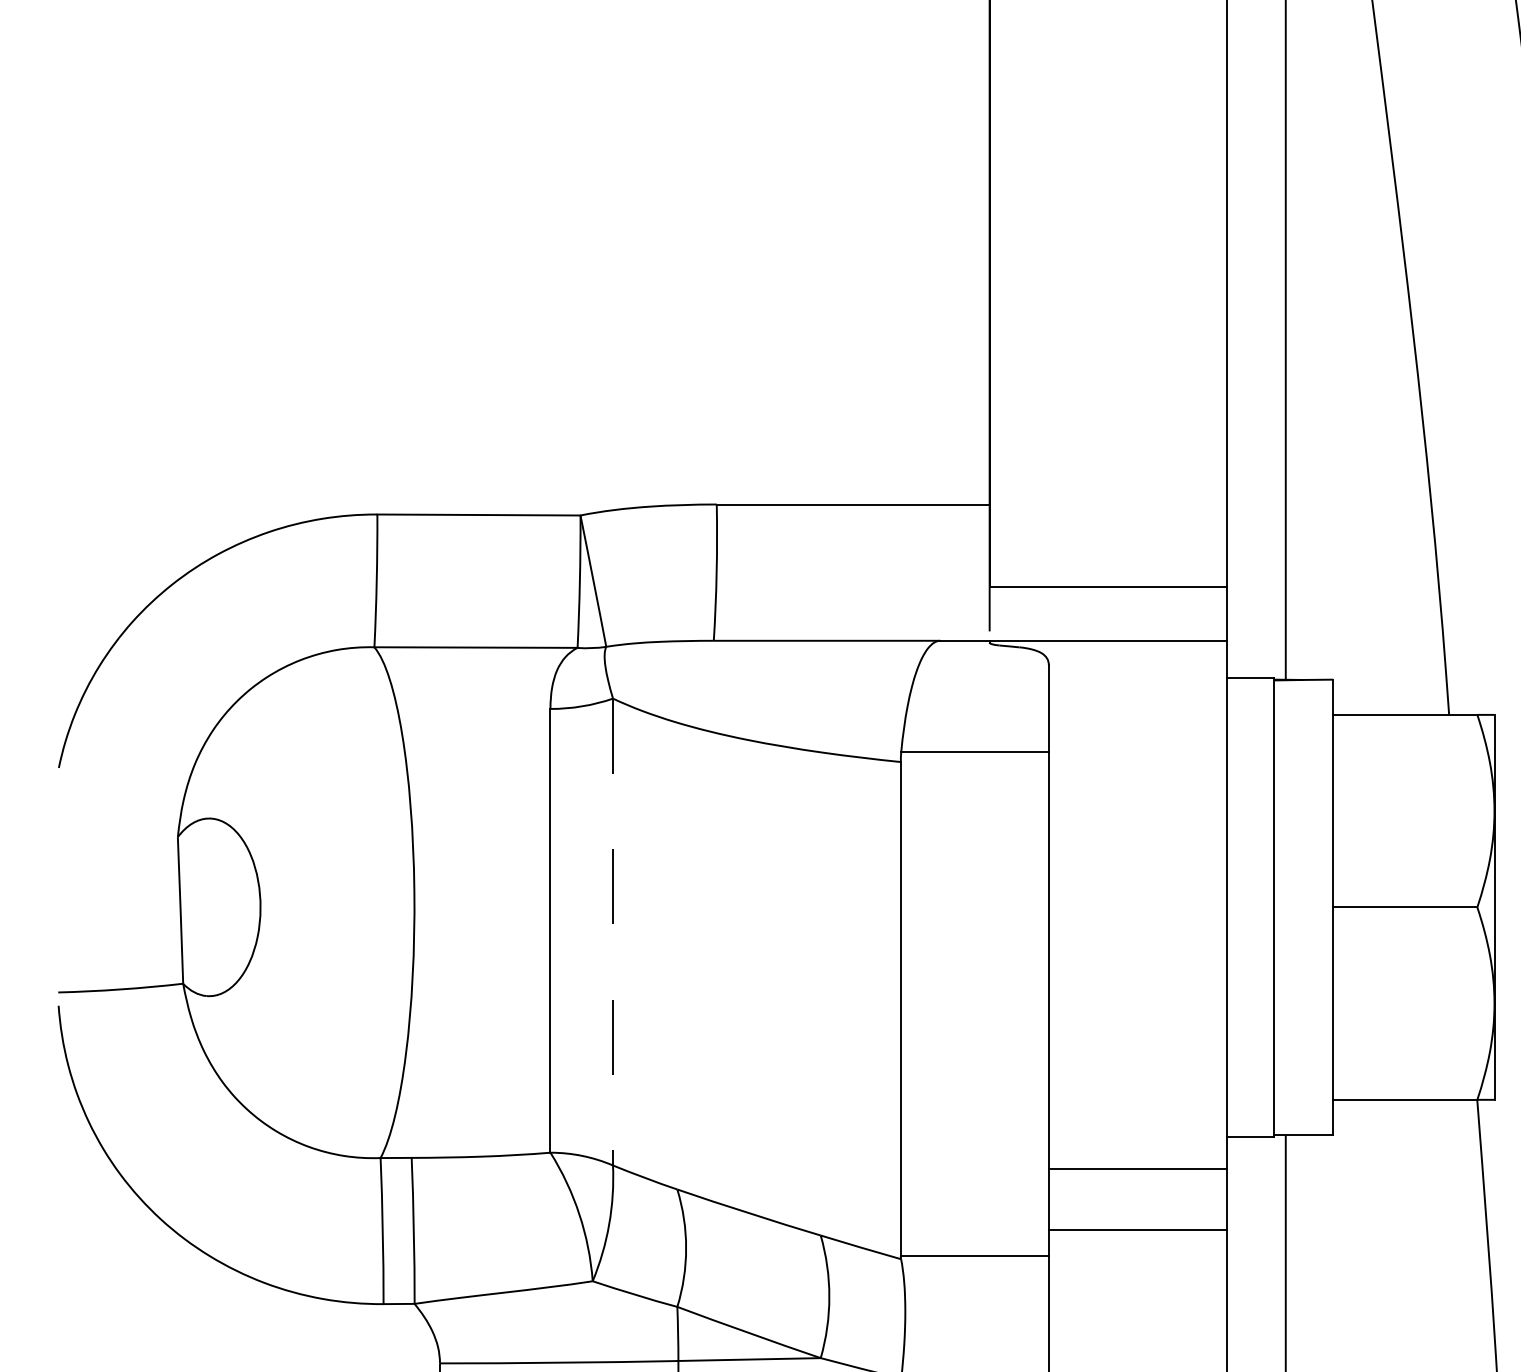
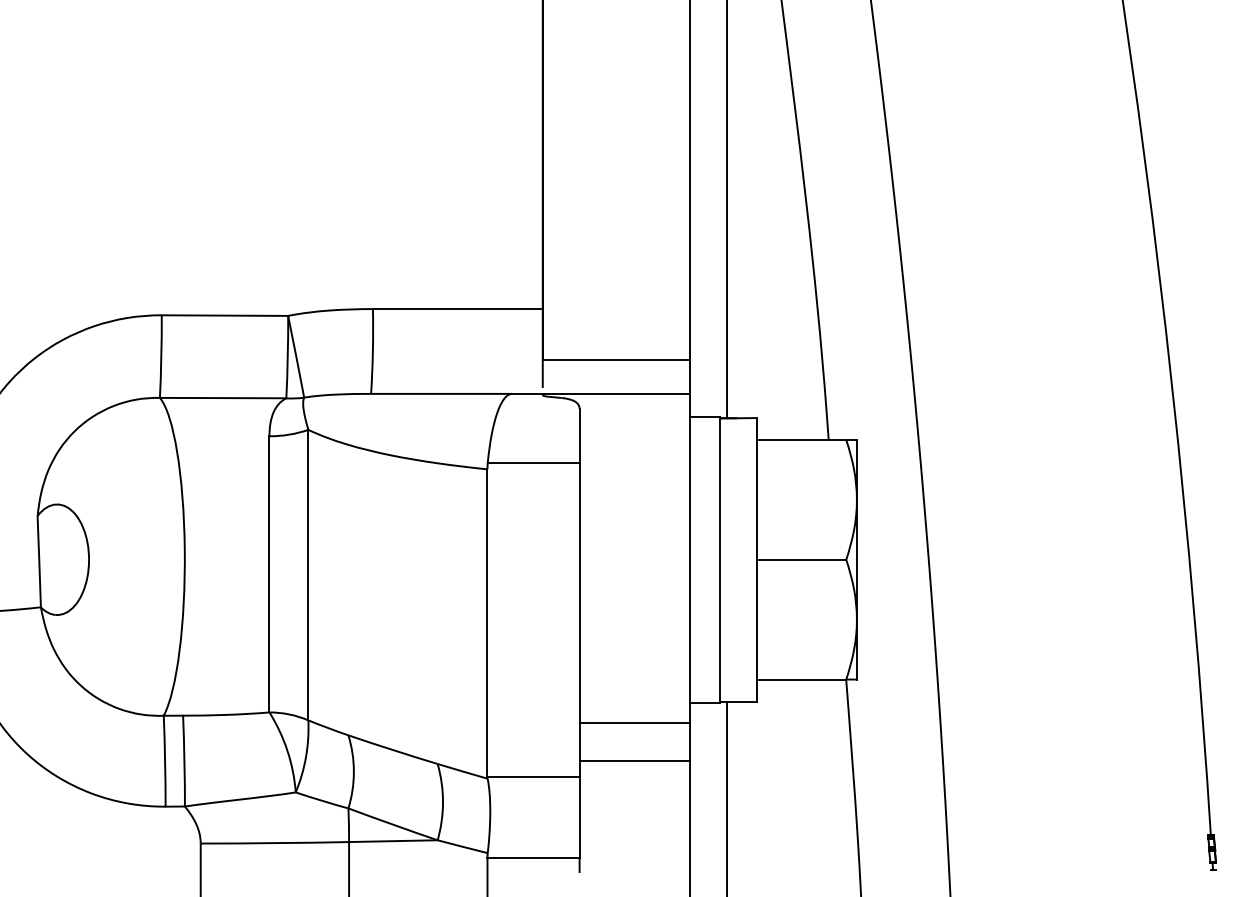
line: (613, 932) -> (308, 575), dashed -> solid

